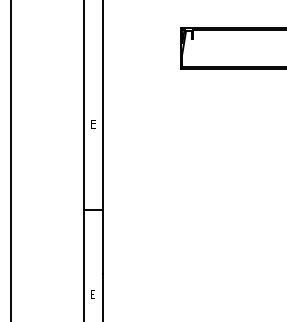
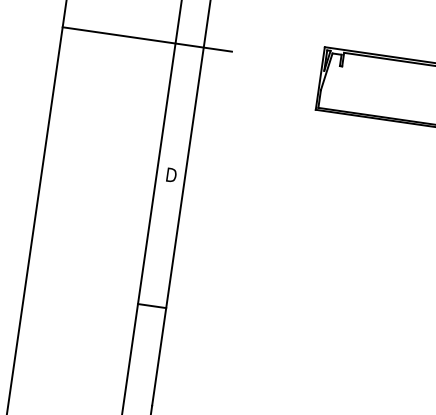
line: (65, 39) -> (146, 39), added
text: (94, 123) -> (172, 174), E -> D

